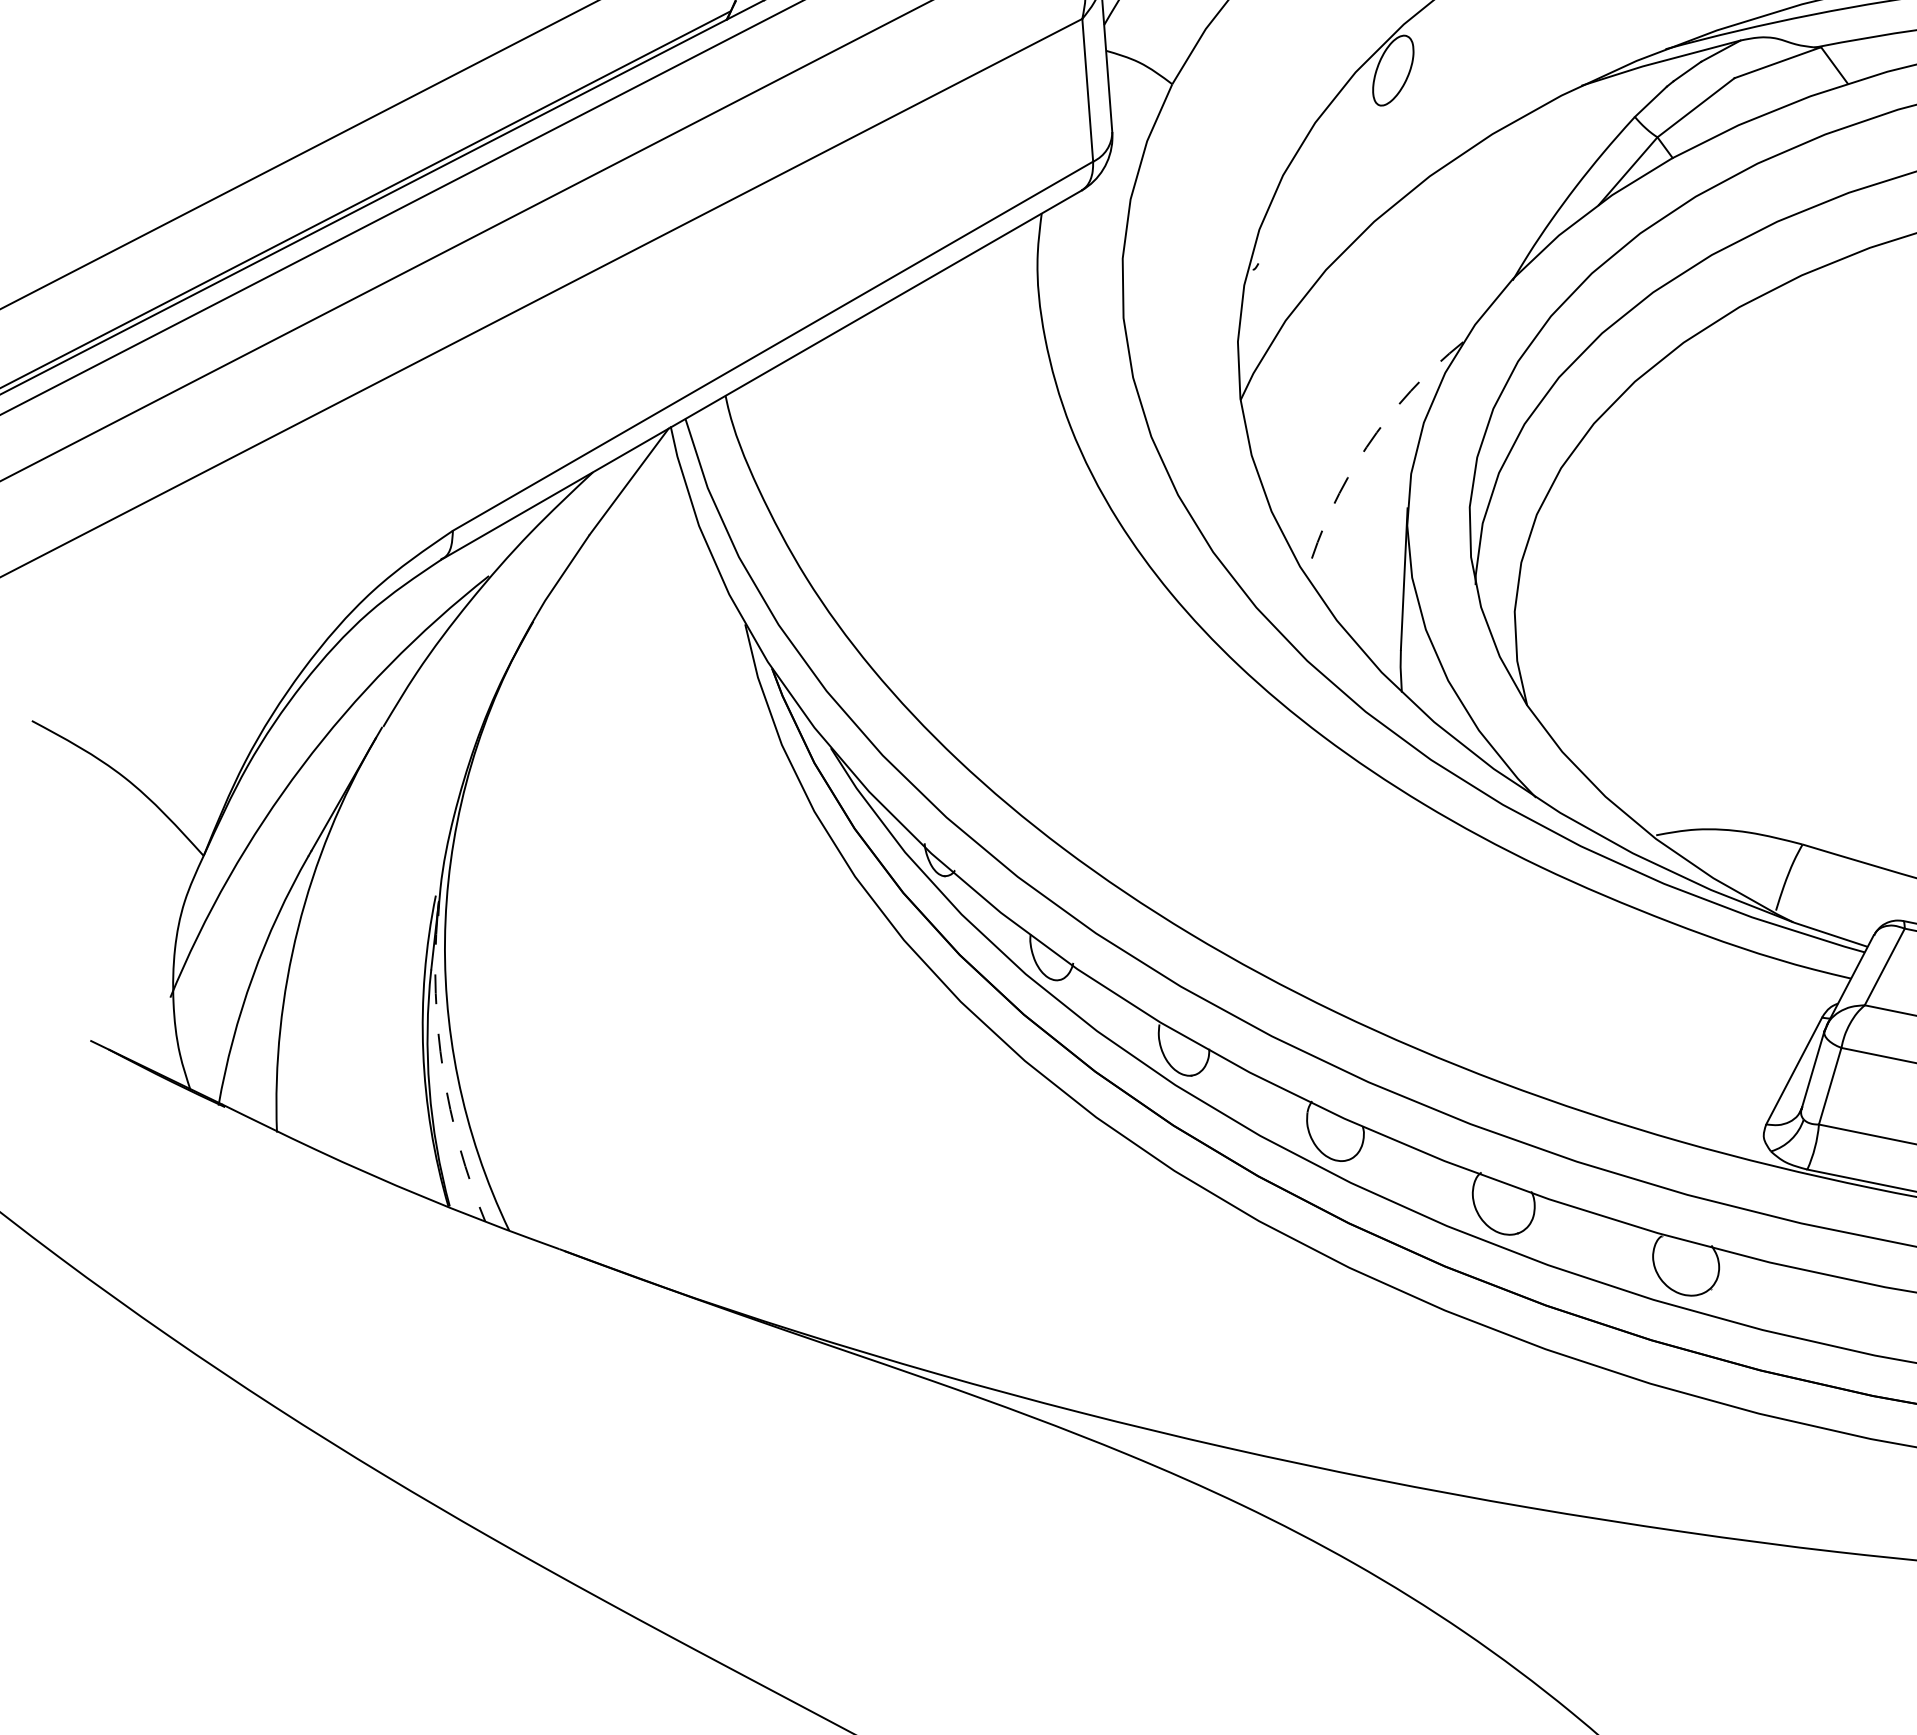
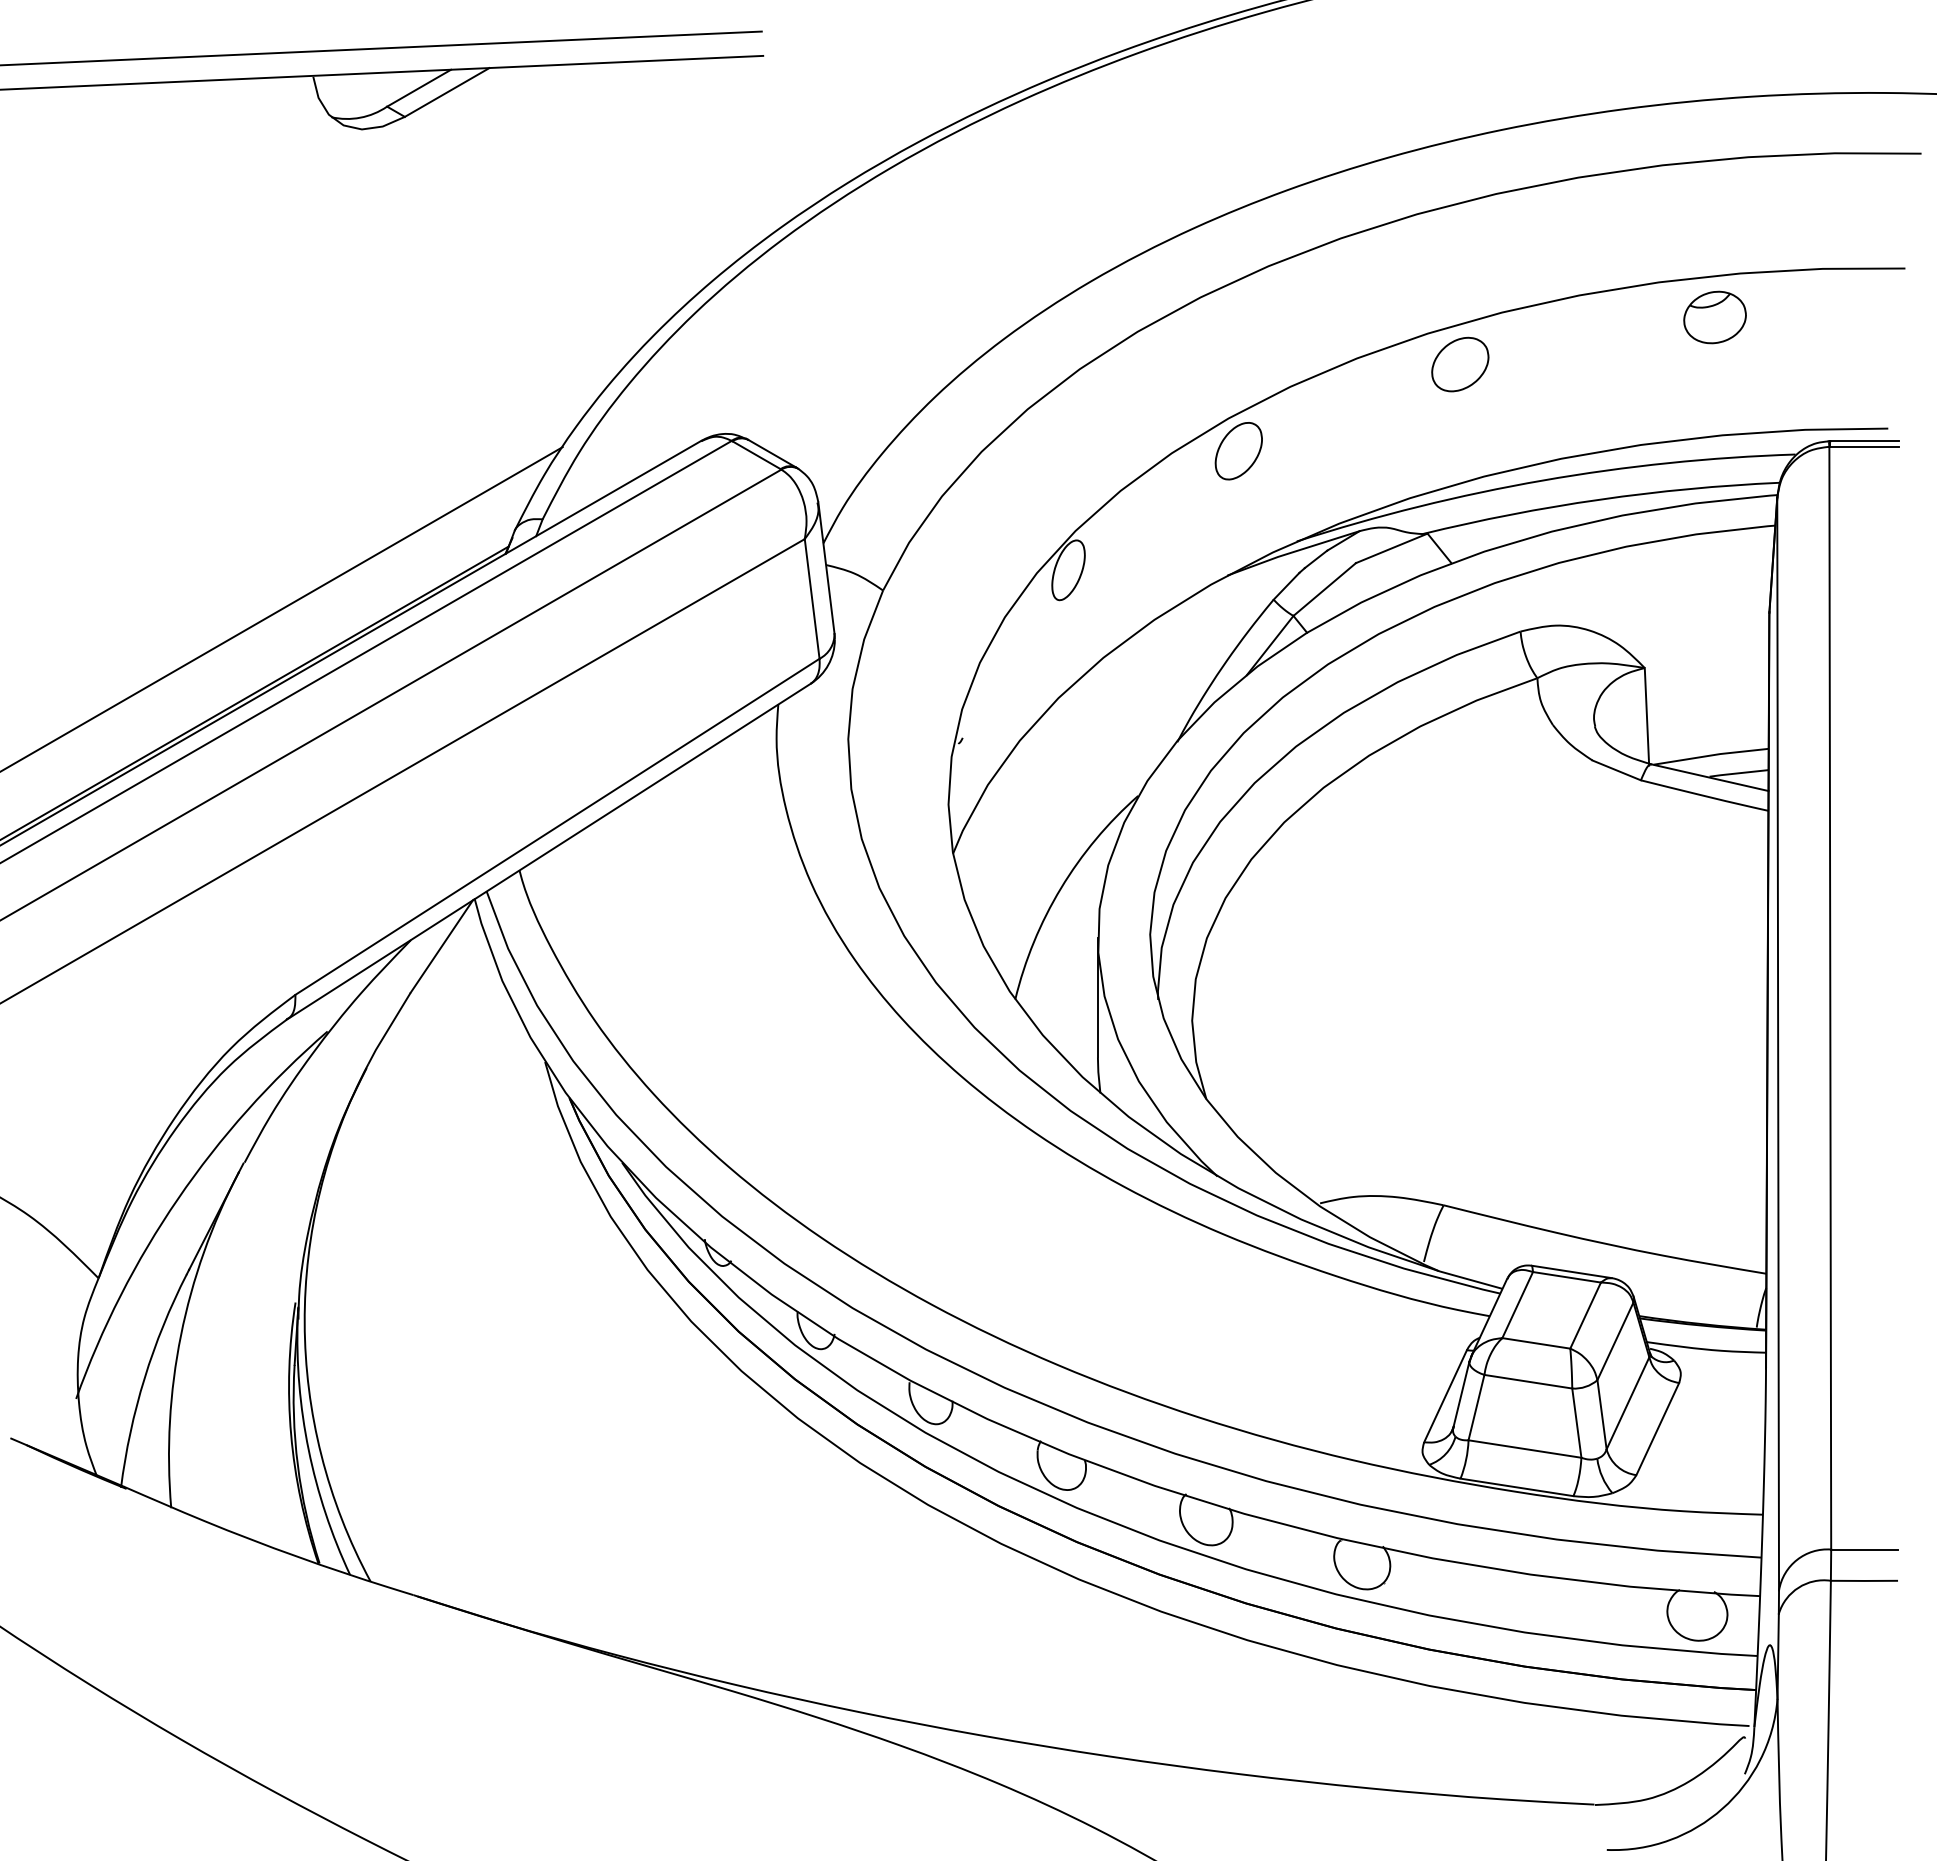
arc: (1367, 447) -> (1061, 888), dashed -> solid
arc: (442, 1070) -> (308, 1449), dashed -> solid

